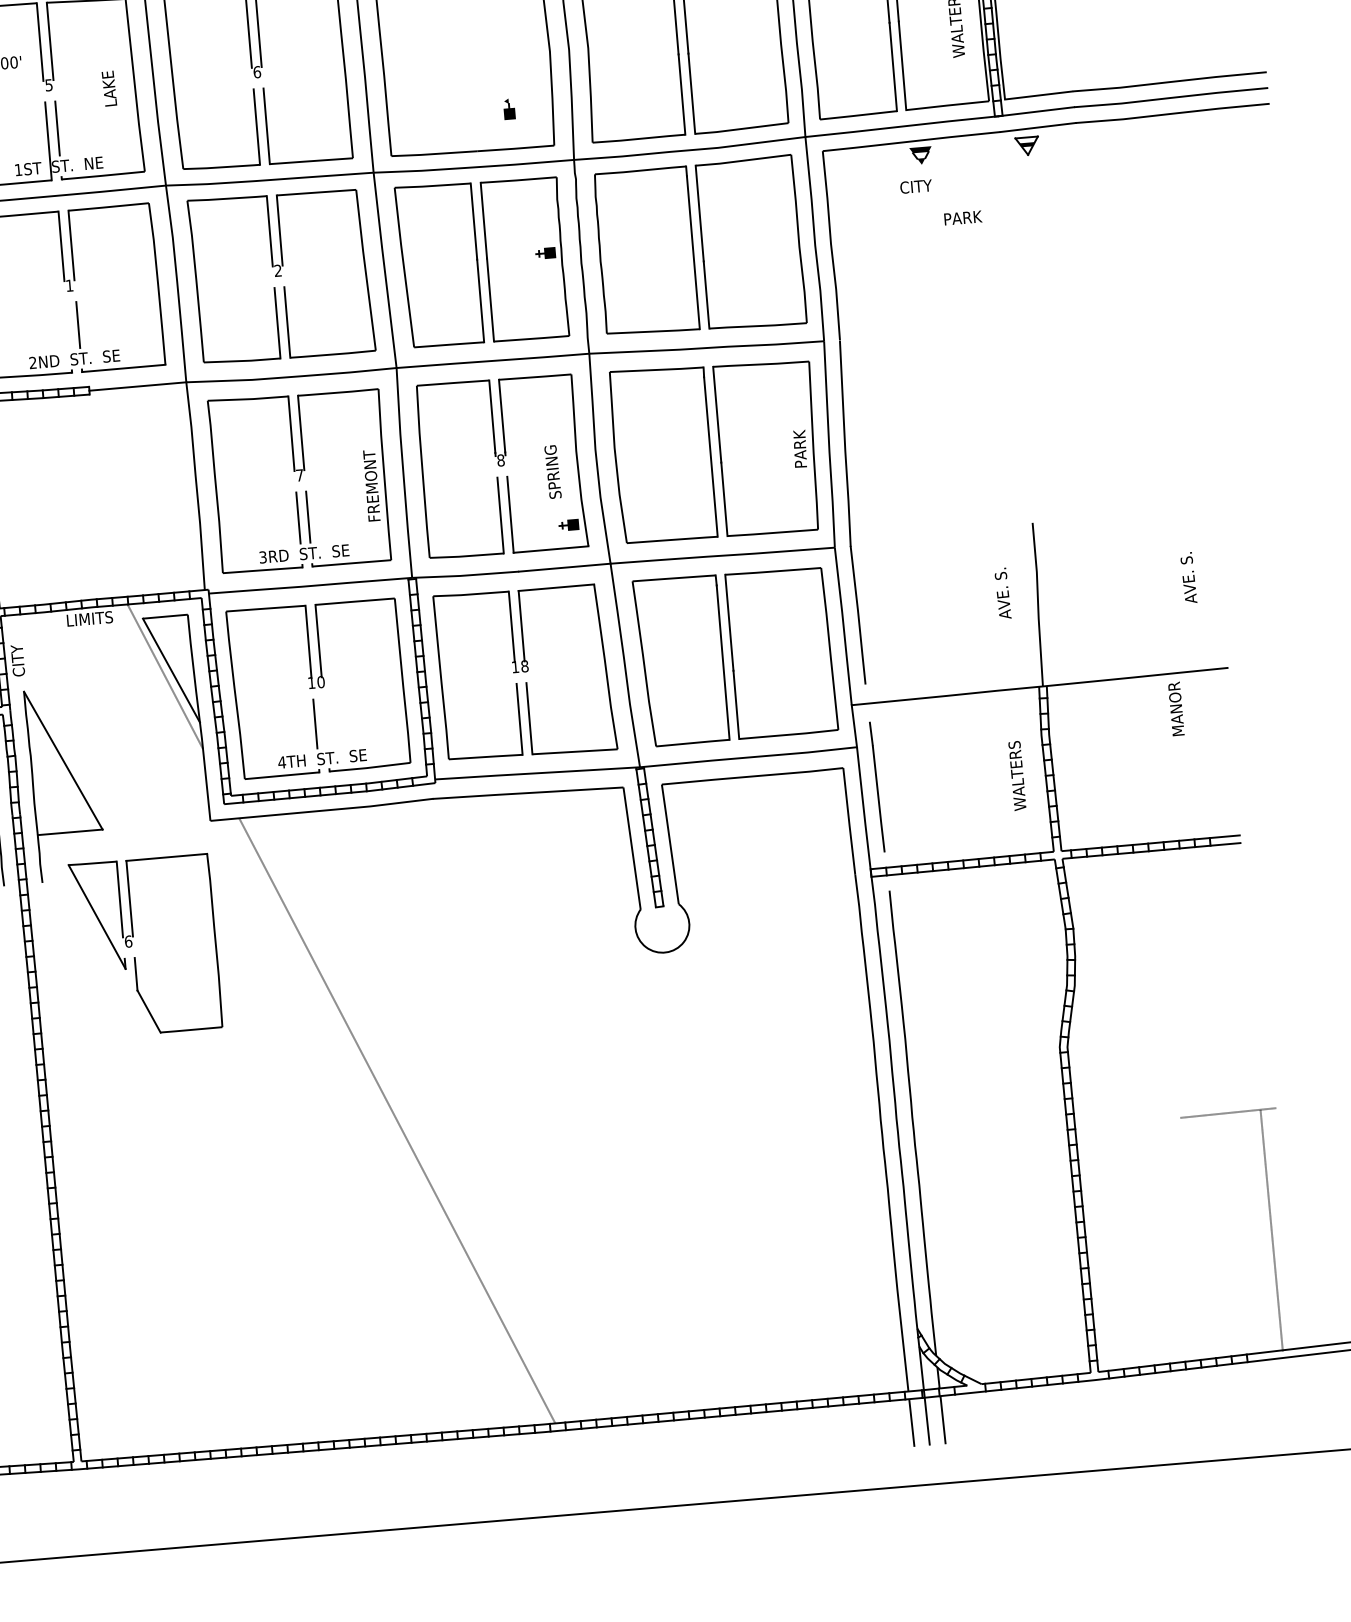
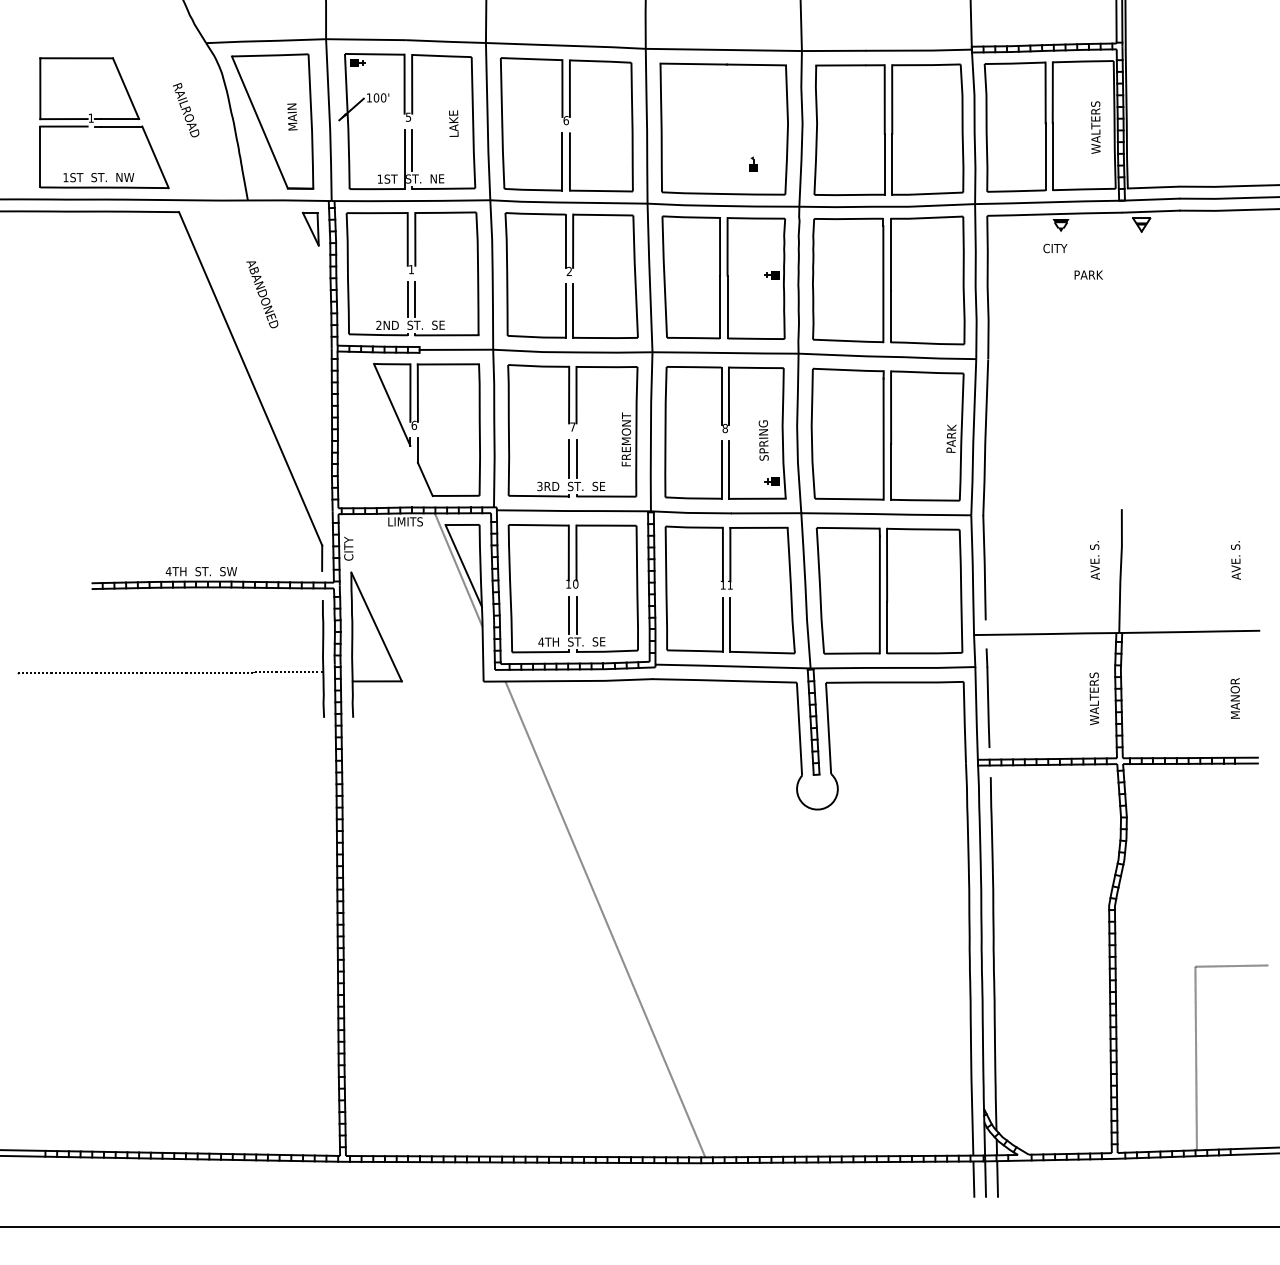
line: (67, 325) -> (407, 299), added
text: (523, 665) -> (729, 584), 18 -> 11
text: (1175, 709) -> (1234, 698), moved
line: (325, 722) -> (576, 614), added
part: (131, 946) -> (416, 429), moved
line: (1270, 1230) -> (1195, 1058), moved

